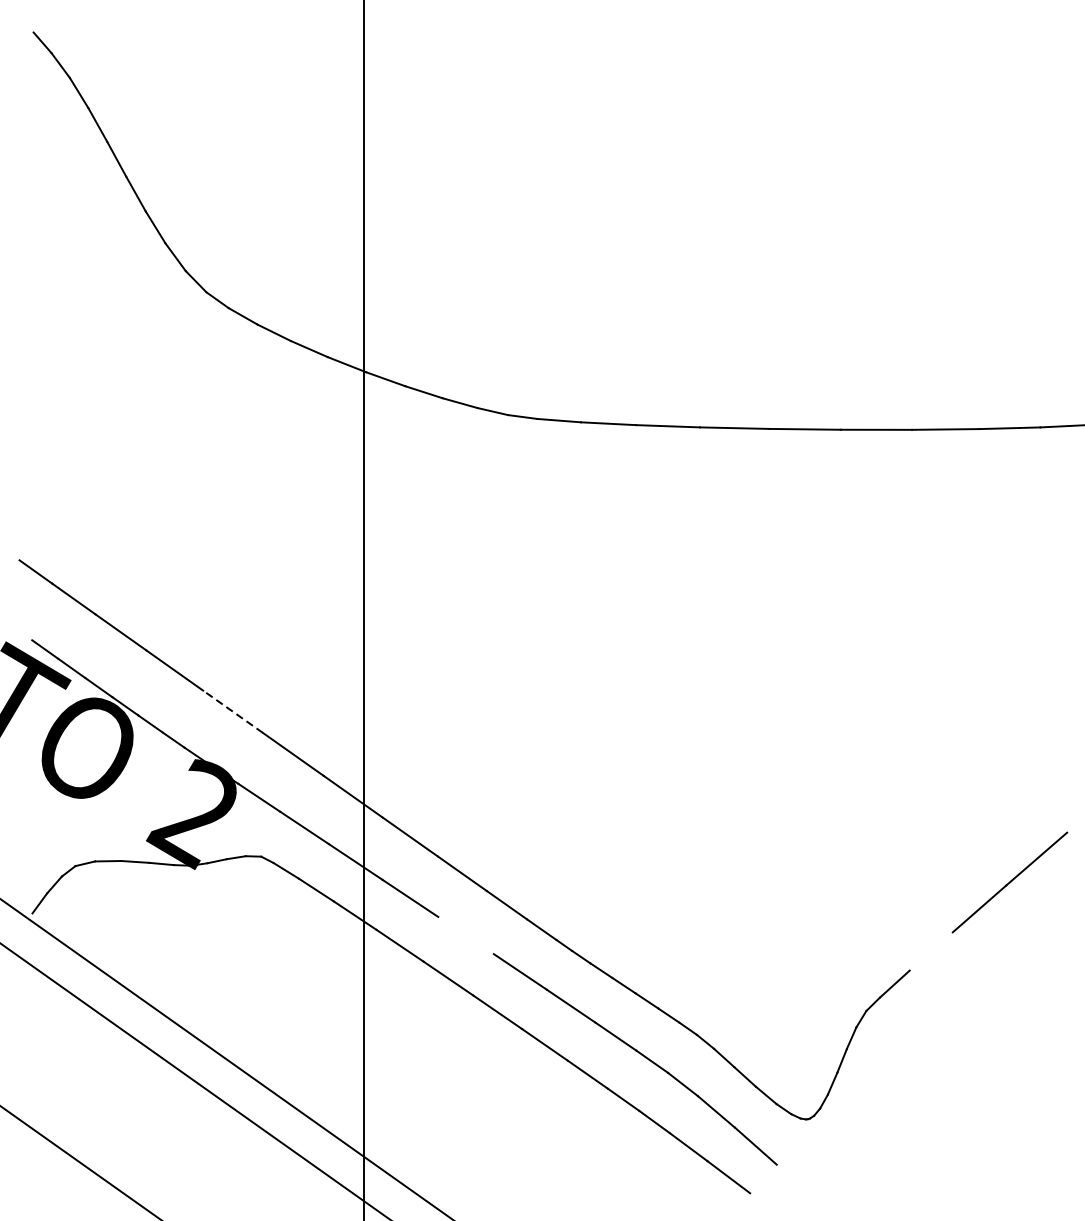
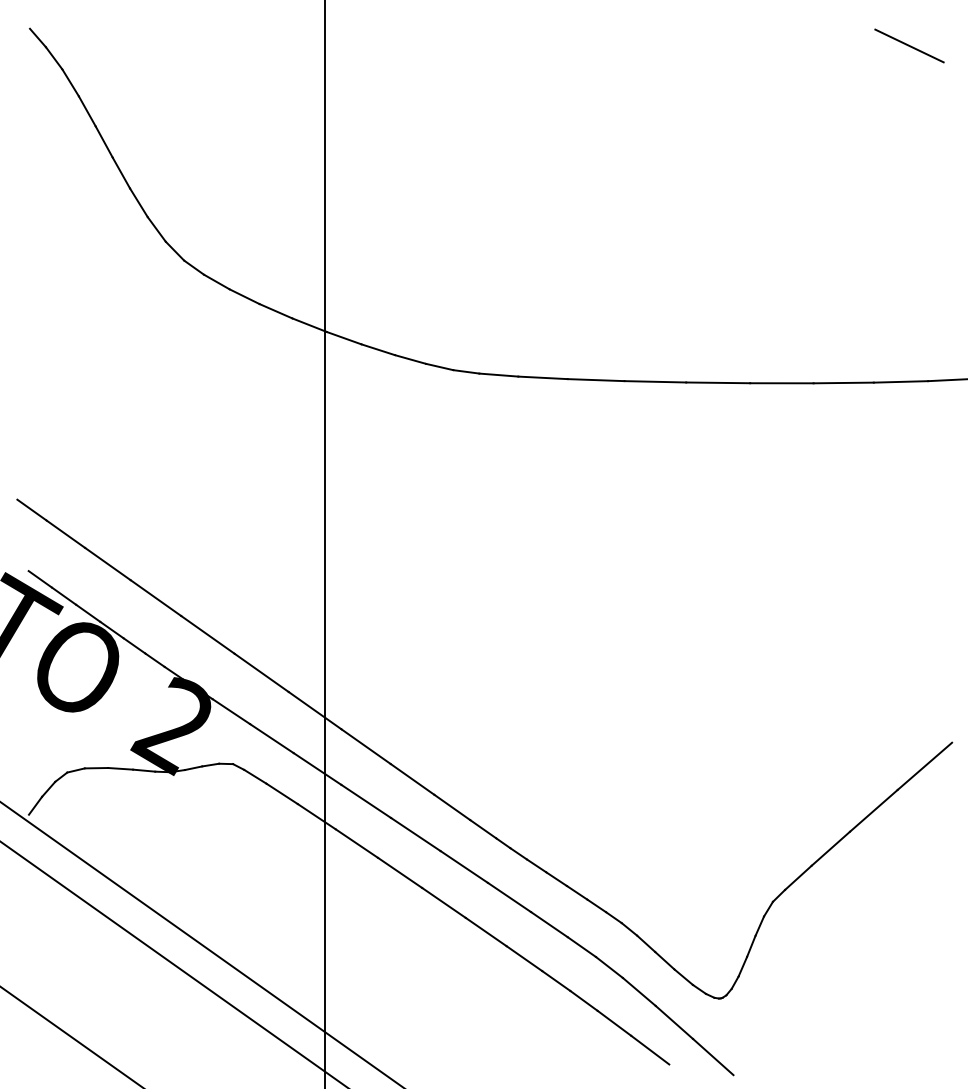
line: (1019, 51) -> (909, 45), added
line: (232, 711) -> (207, 634), dashed -> solid
line: (465, 935) -> (415, 834), added
line: (930, 951) -> (830, 848), added
line: (799, 1184) -> (713, 1056), added

